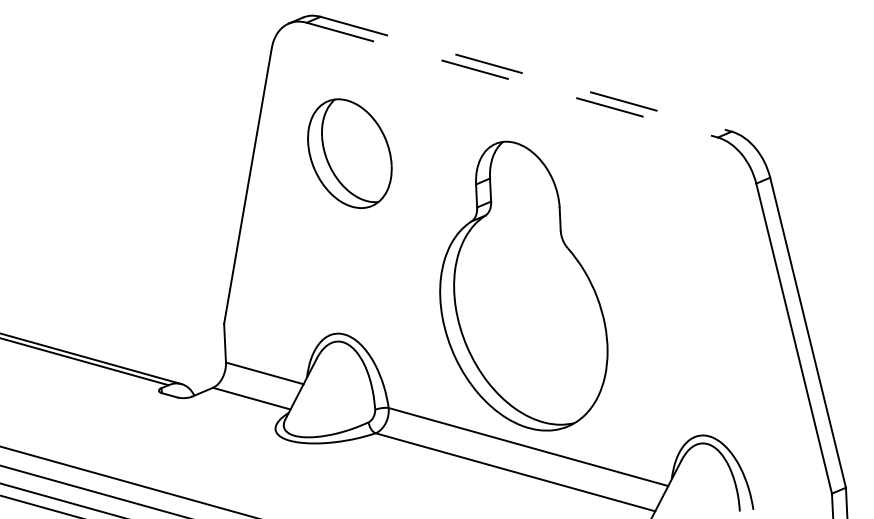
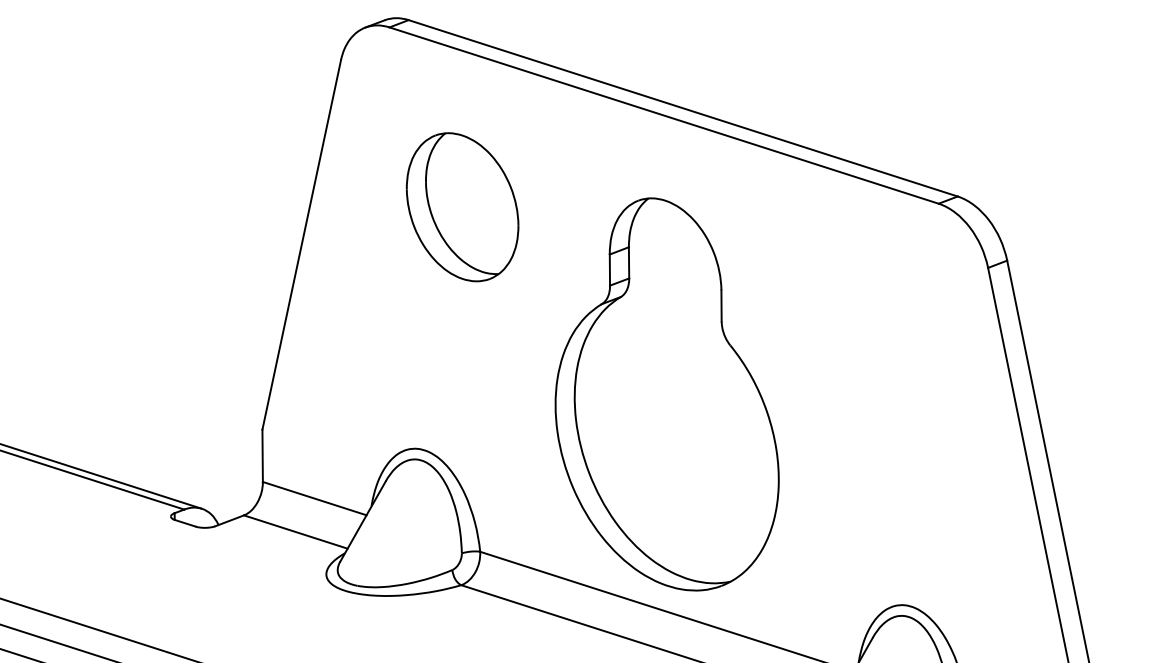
line: (526, 74) -> (683, 108), dashed -> solid
line: (512, 80) -> (664, 116), dashed -> solid
part: (349, 153) -> (462, 206), moved

